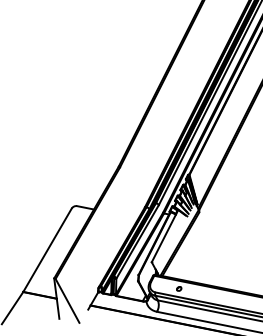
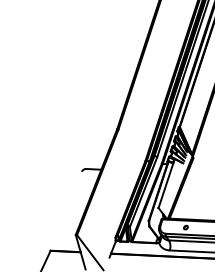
line: (47, 249) -> (66, 210), removed

